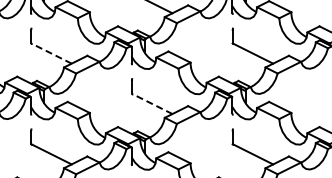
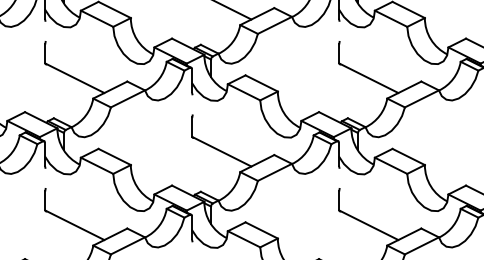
line: (51, 53) -> (74, 78), dashed -> solid
line: (152, 103) -> (222, 151), dashed -> solid

